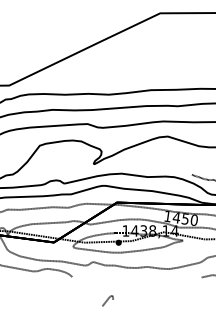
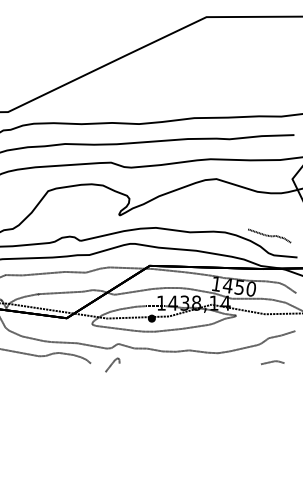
line: (107, 300) -> (112, 364), moved

